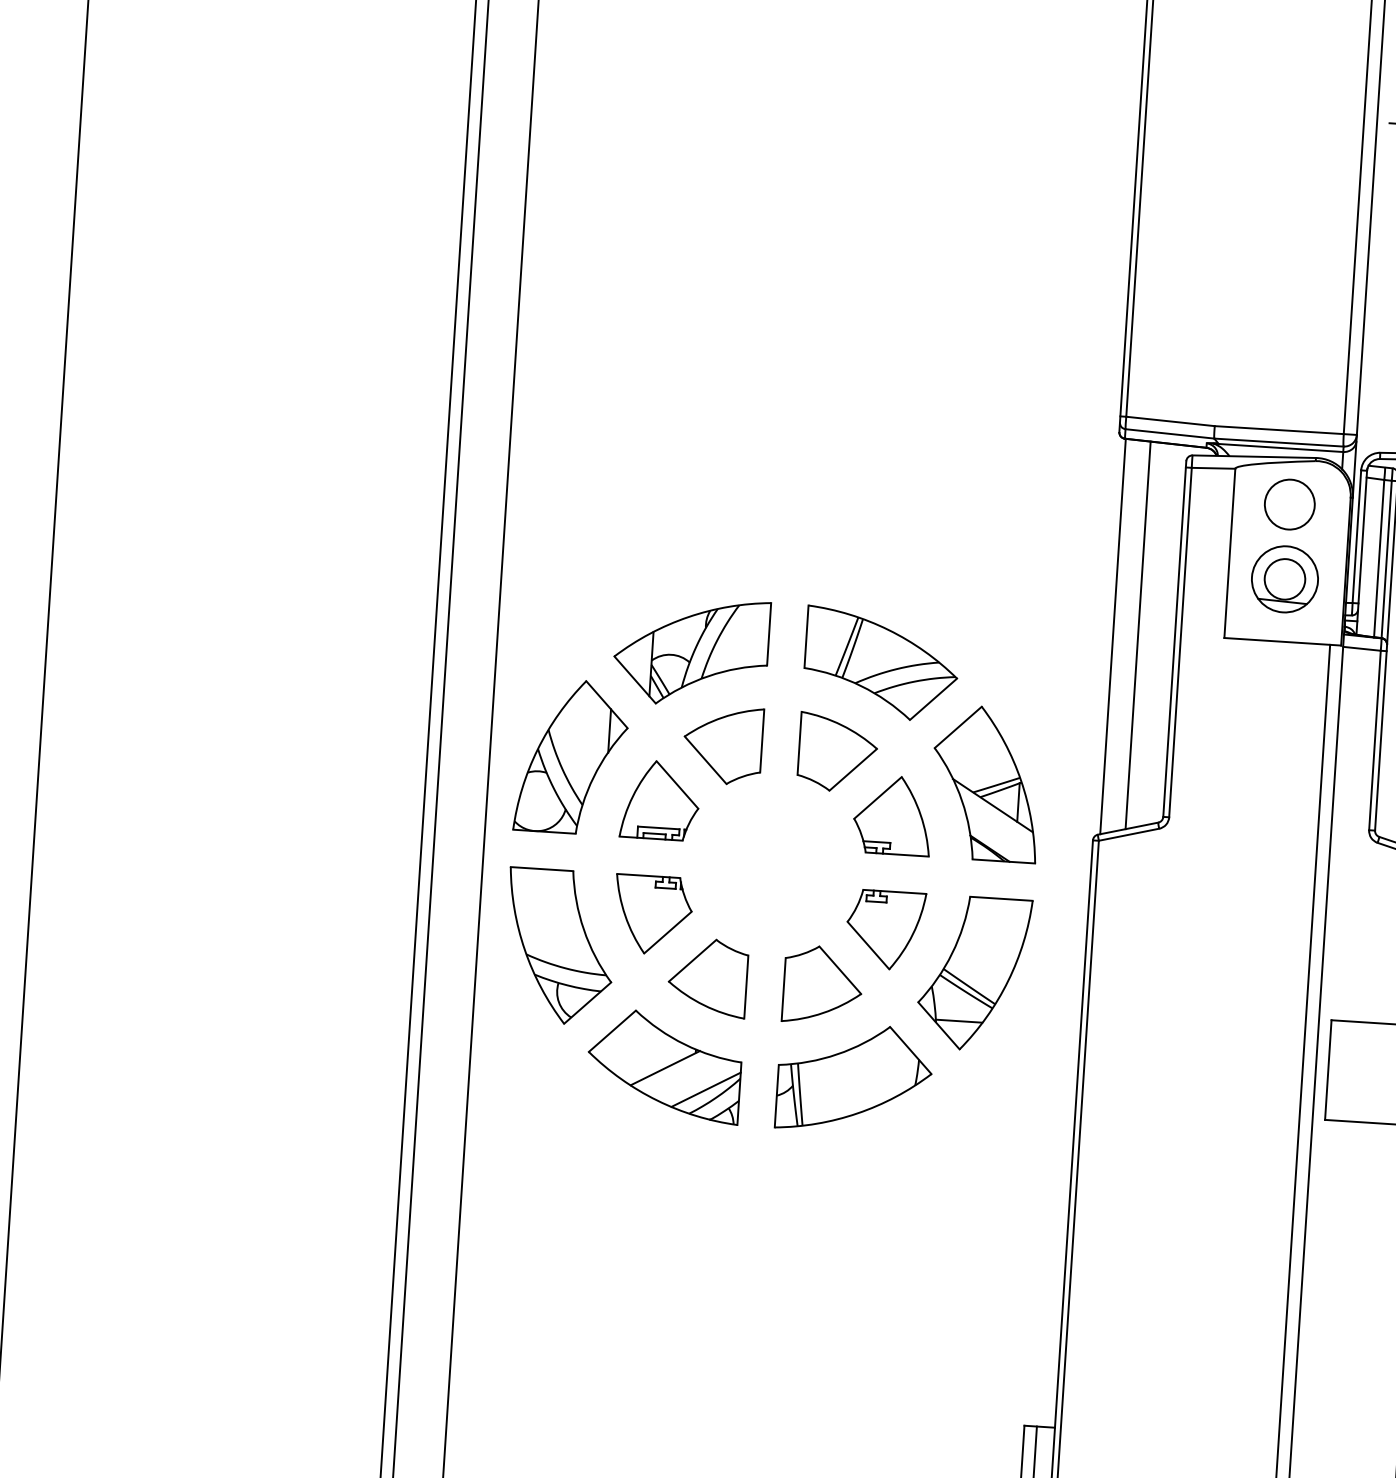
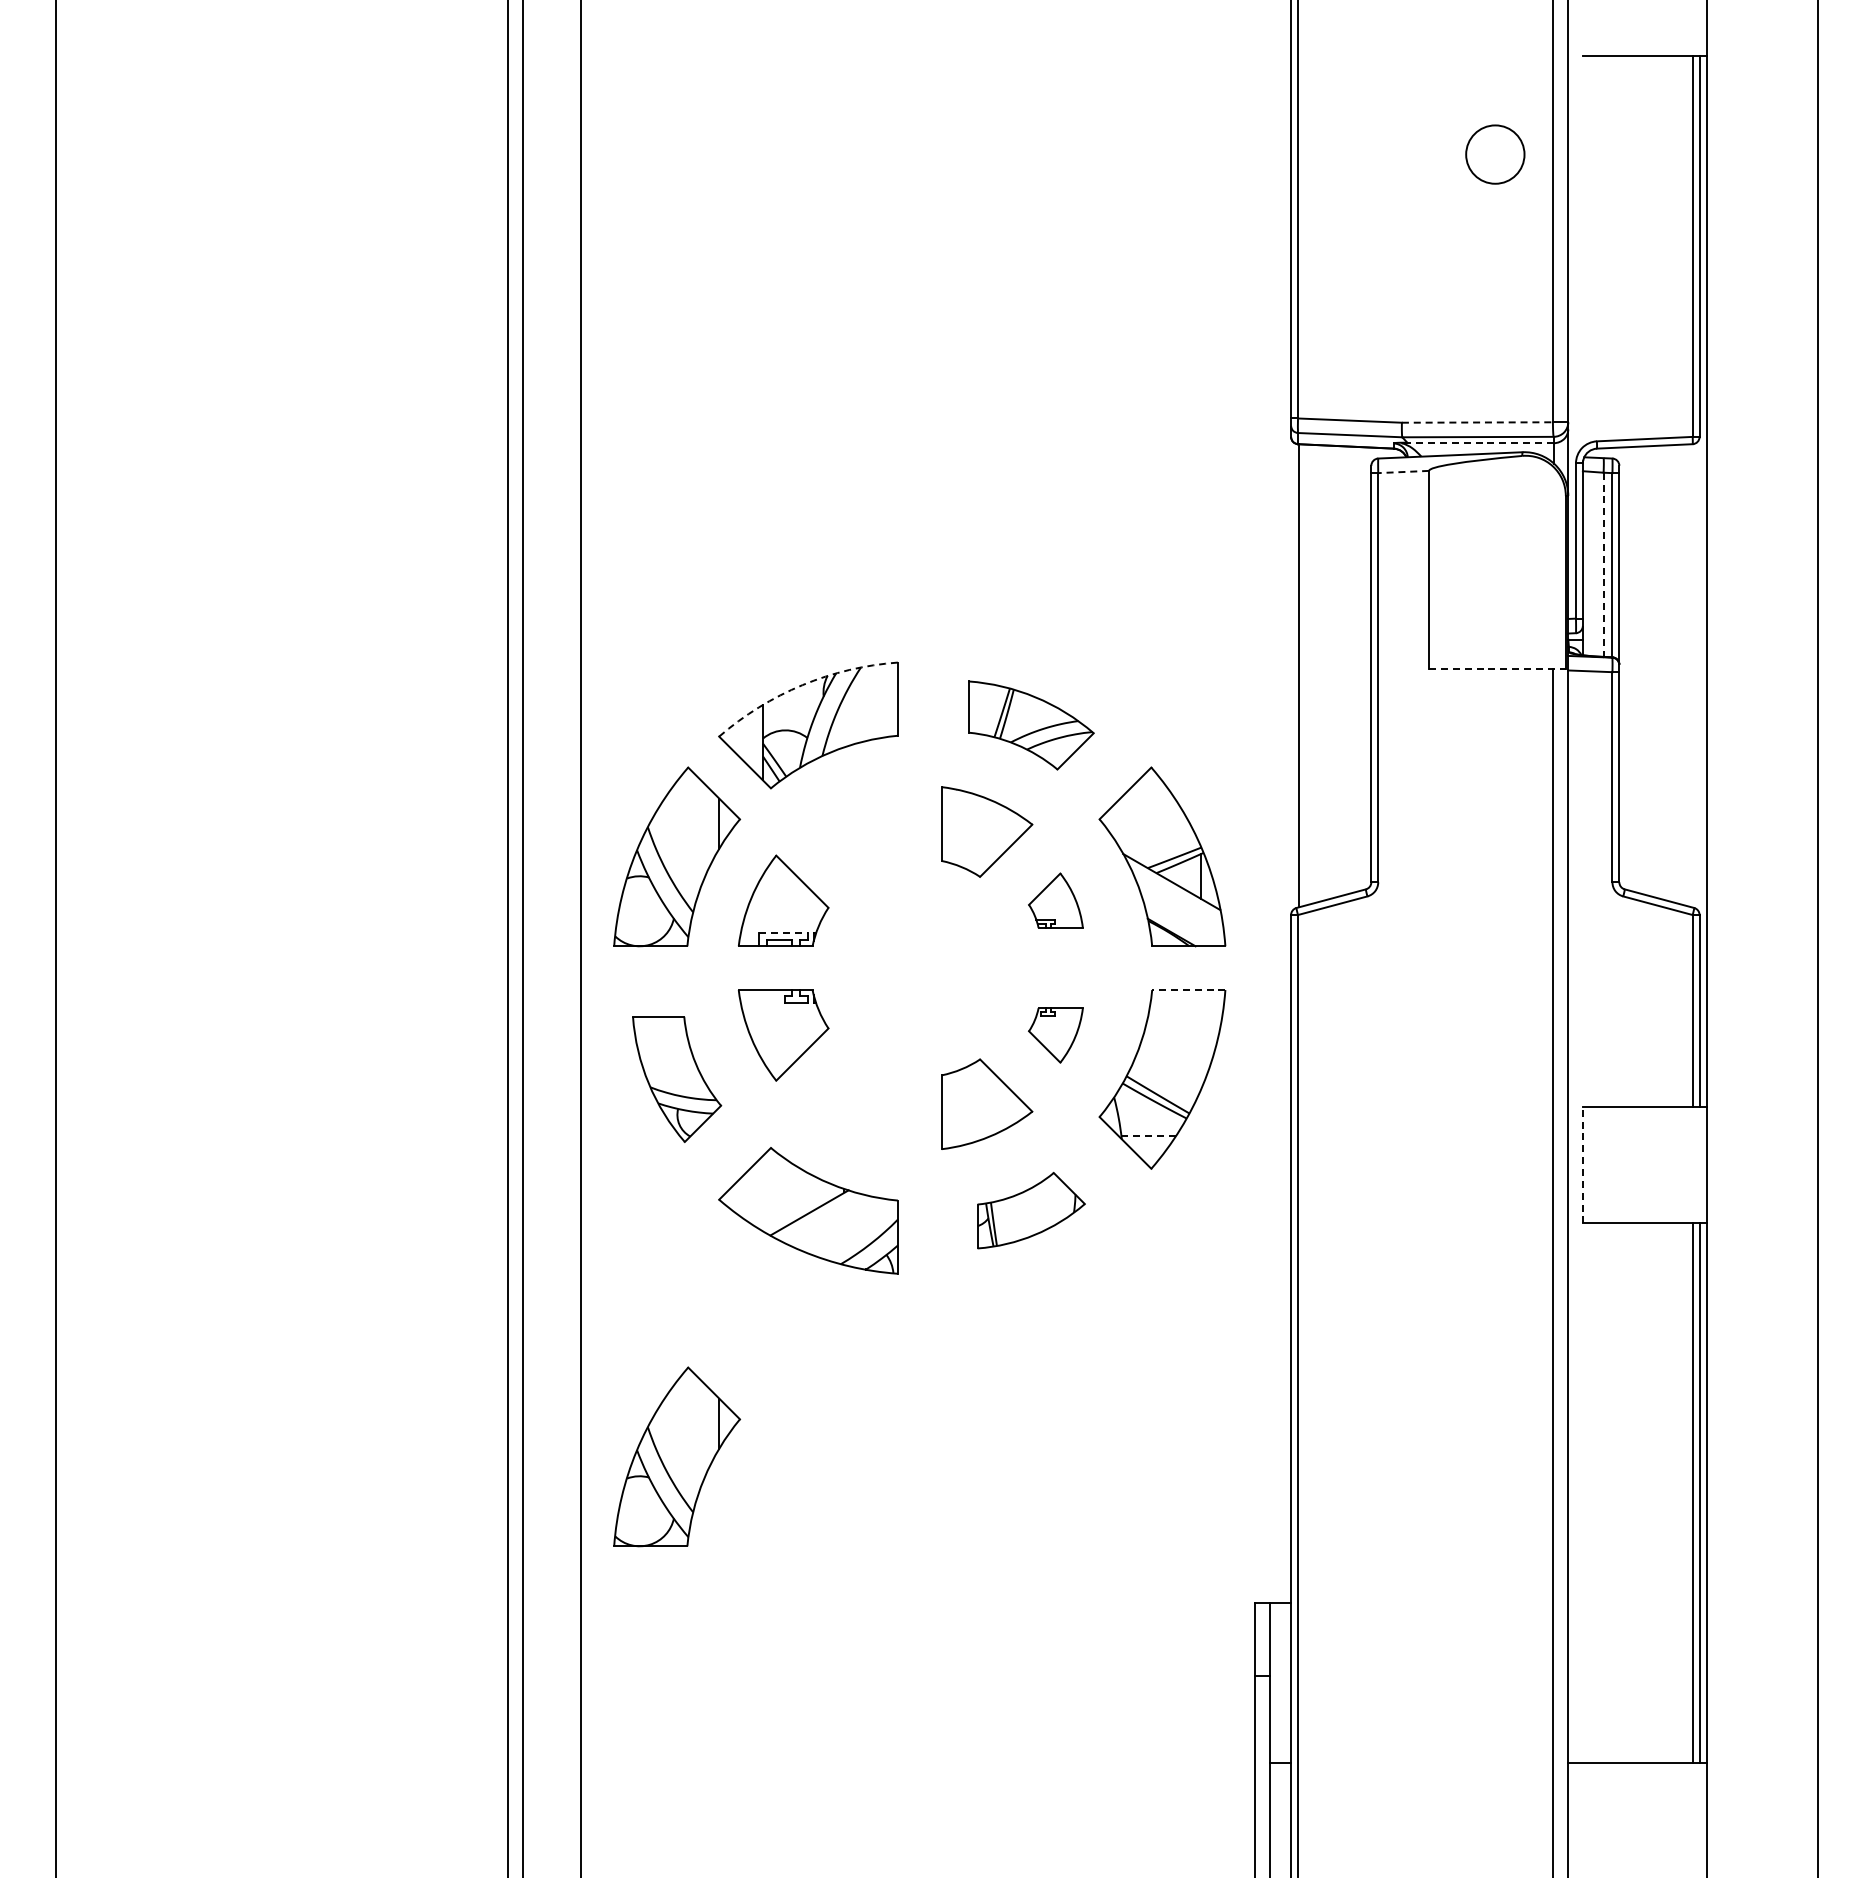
line: (1279, 430) -> (1477, 422), solid -> dashed
line: (1278, 448) -> (1477, 443), solid -> dashed
line: (1213, 468) -> (1403, 472), solid -> dashed
circle: (1289, 504) -> (1495, 154), moved
line: (1379, 559) -> (1603, 565), solid -> dashed
part: (1284, 578) -> (1494, 595), removed
arc: (688, 617) -> (802, 685), solid -> dashed
line: (1138, 635) -> (1328, 672), removed
line: (1282, 642) -> (1497, 669), solid -> dashed
part: (881, 664) -> (1031, 725), size x0.7
part: (723, 744) -> (852, 831), removed
part: (892, 814) -> (1055, 900), size x0.6
line: (659, 828) -> (784, 933), solid -> dashed
line: (1001, 899) -> (1188, 990), solid -> dashed
part: (885, 930) -> (1055, 1035), size x0.6
part: (559, 946) -> (676, 1079), size x0.7
part: (708, 977) -> (852, 1103), removed
line: (959, 1020) -> (1148, 1135), solid -> dashed
line: (1328, 1069) -> (1582, 1164), solid -> dashed
part: (854, 1078) -> (1031, 1210), size x0.6
line: (705, 1089) -> (858, 1234), removed
part: (539, 1268) -> (677, 1456), added

